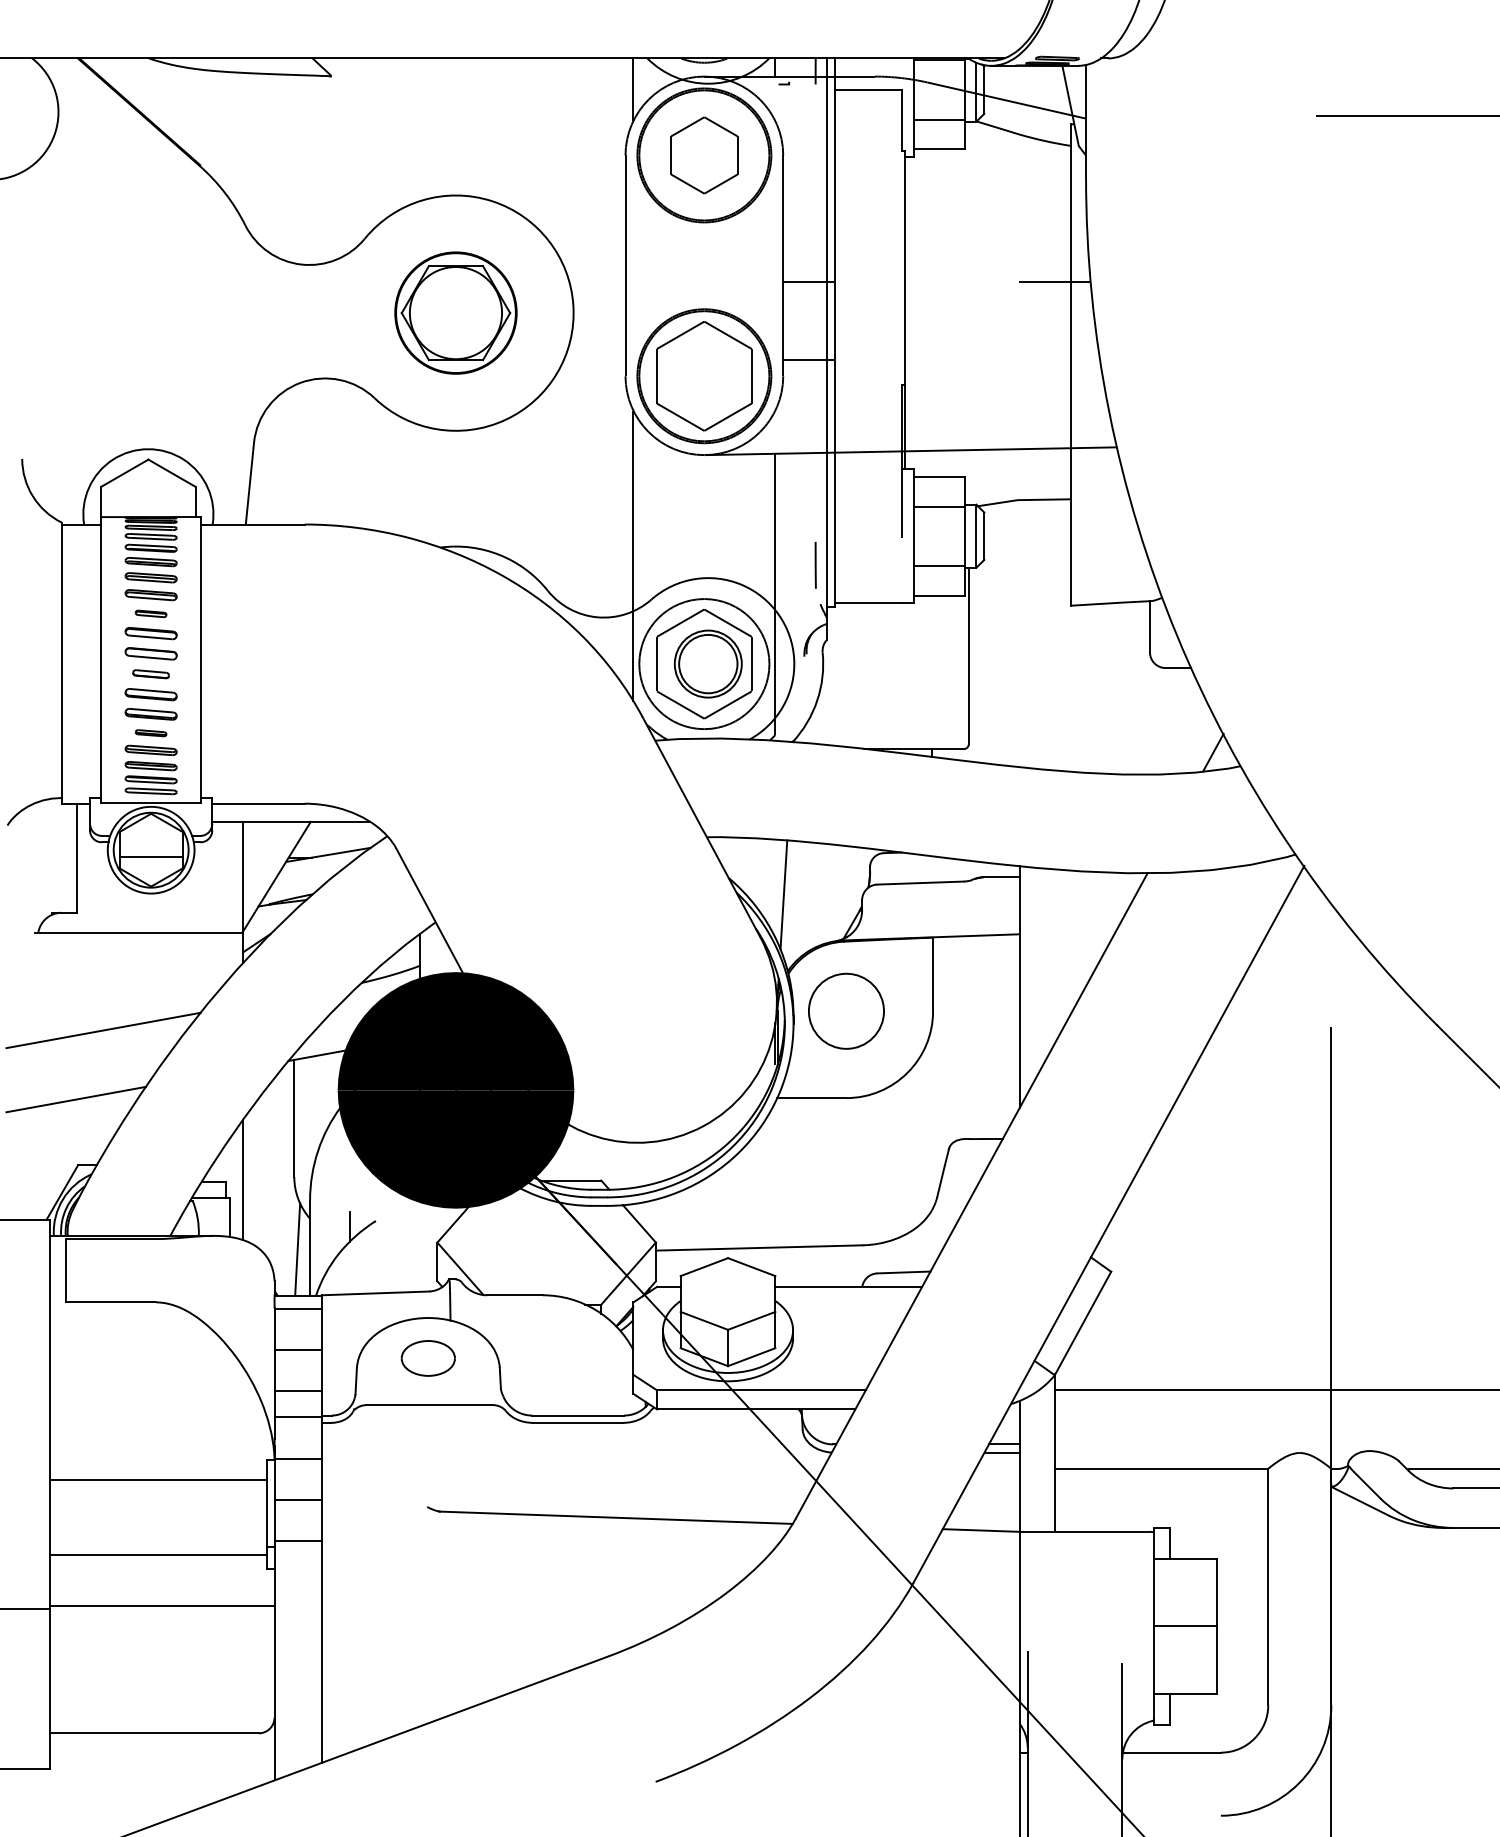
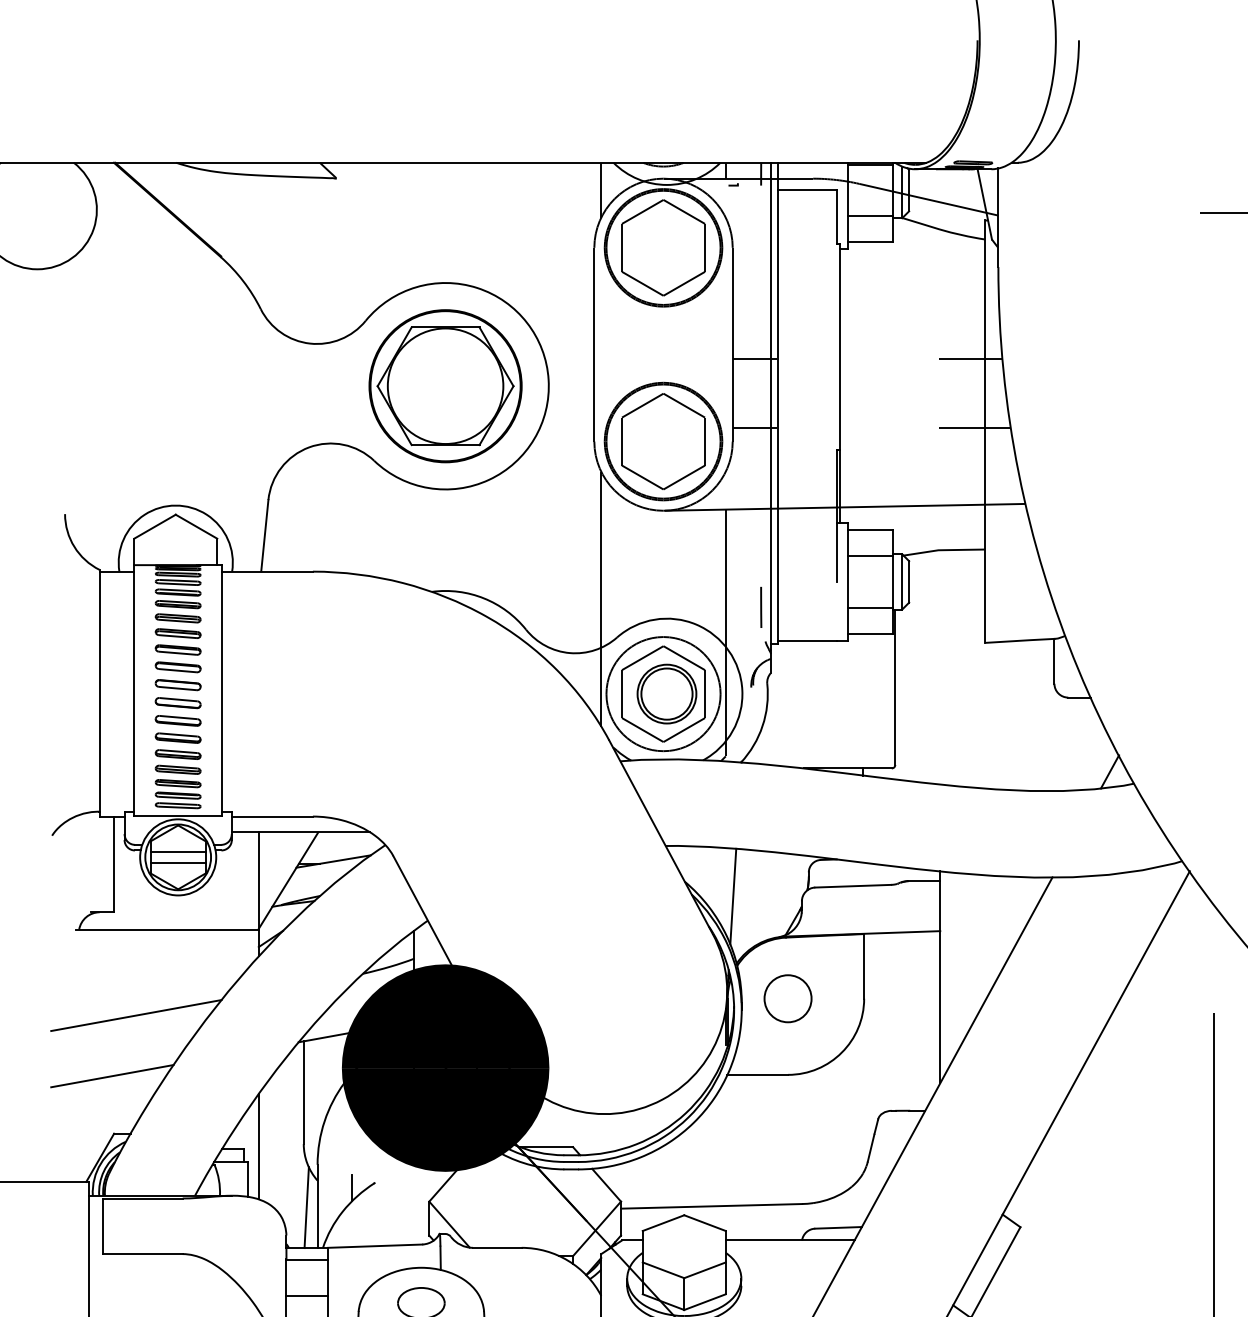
part: (704, 155) -> (663, 247), size x1.43
part: (455, 312) -> (445, 385), size x1.43
line: (1059, 360) -> (975, 427), added
part: (150, 613) -> (177, 649), size x1.67
part: (150, 673) -> (177, 702), size x1.43
part: (150, 733) -> (177, 754), size x1.67
line: (150, 843) -> (177, 851), added
circle: (845, 1011) -> (787, 998), size x0.71

